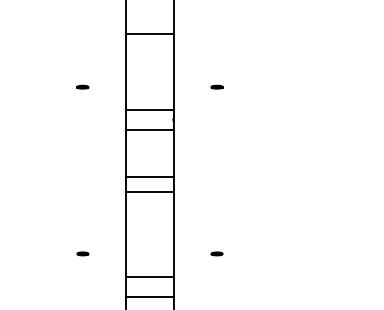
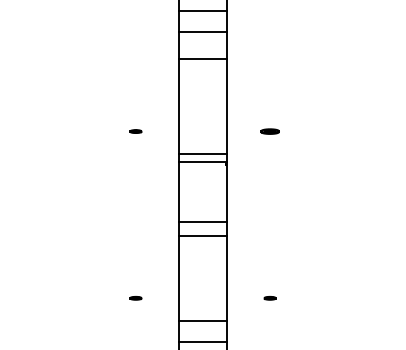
line: (149, 34) -> (202, 59), moved
part: (216, 87) -> (269, 131), size x1.6
line: (149, 130) -> (202, 161), moved

